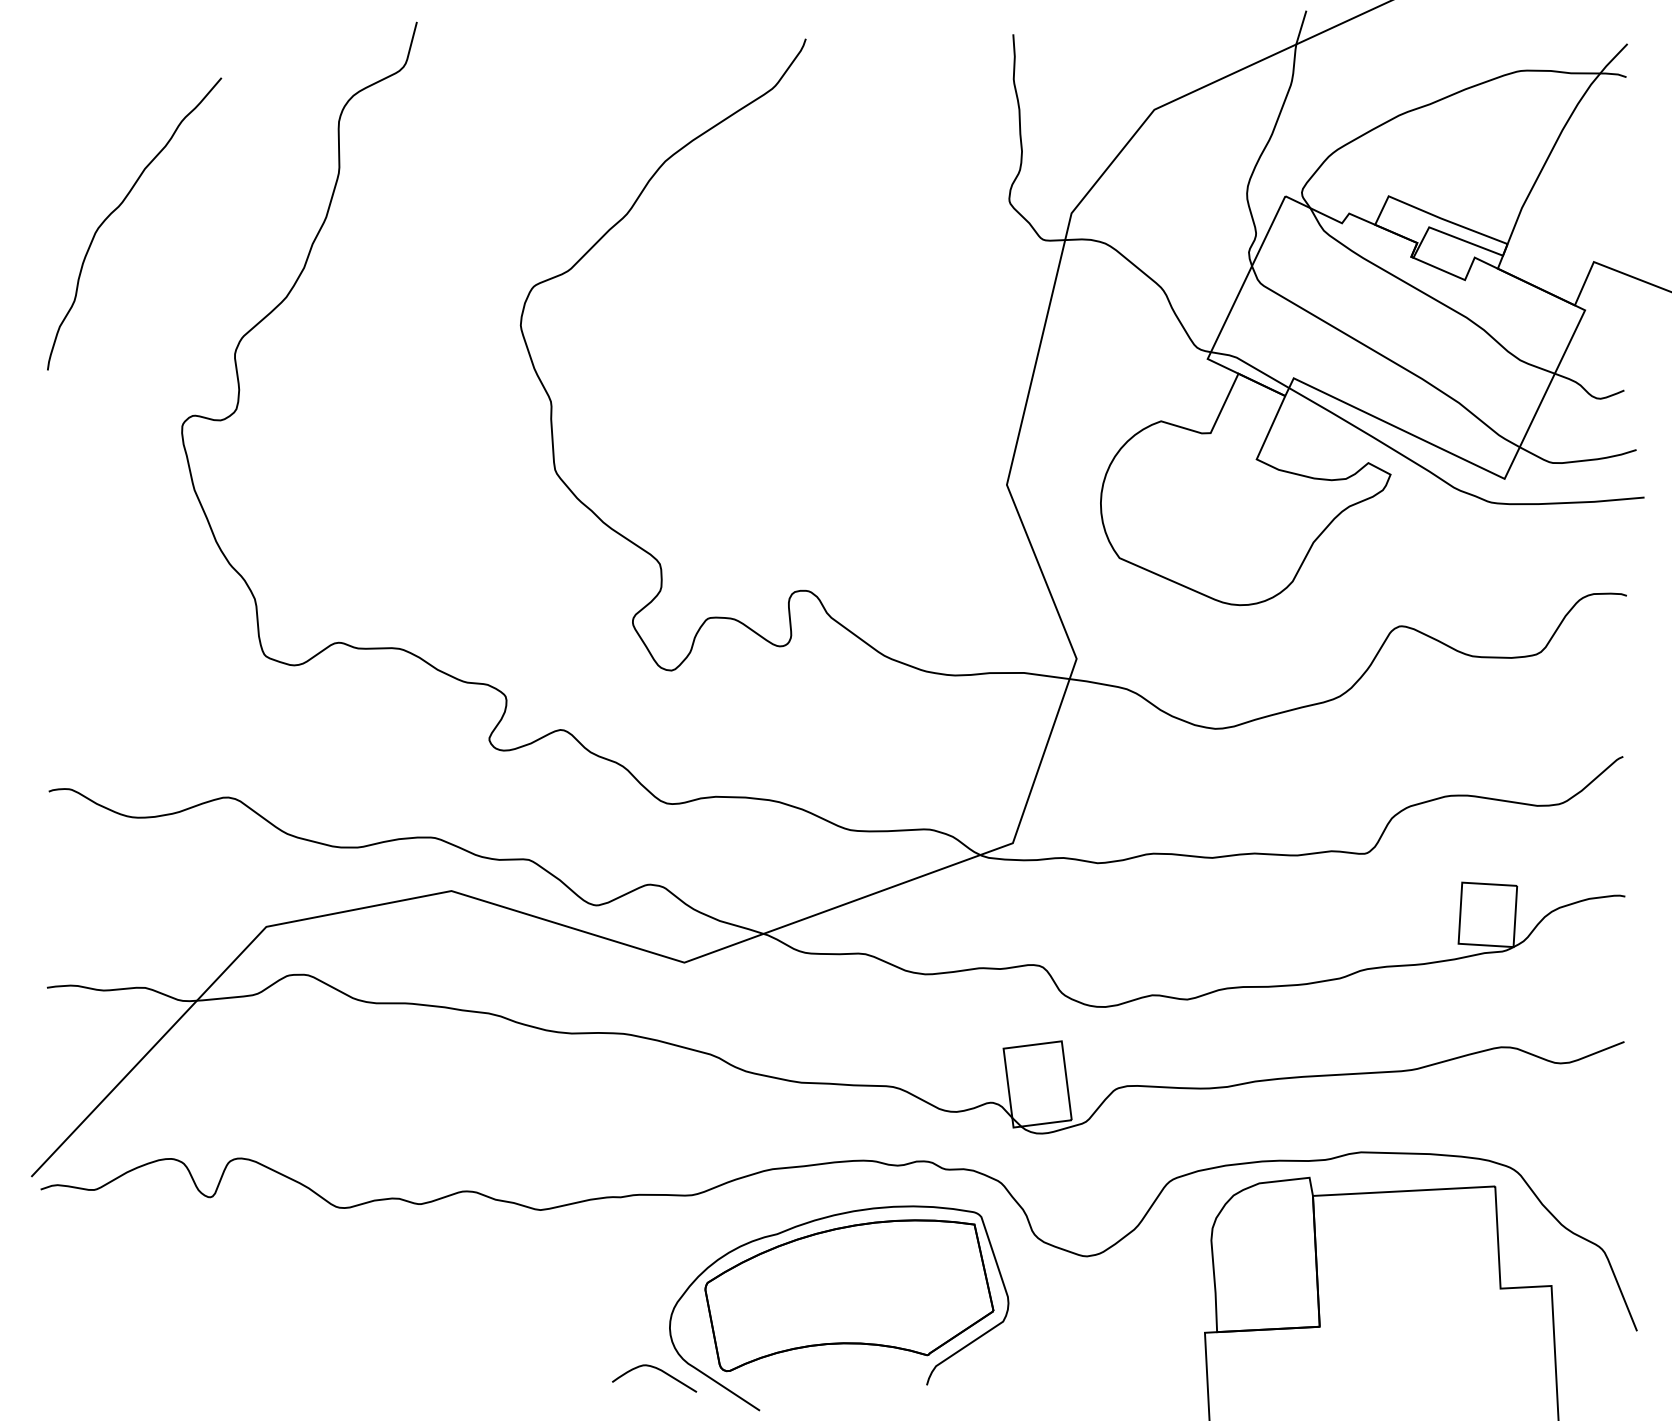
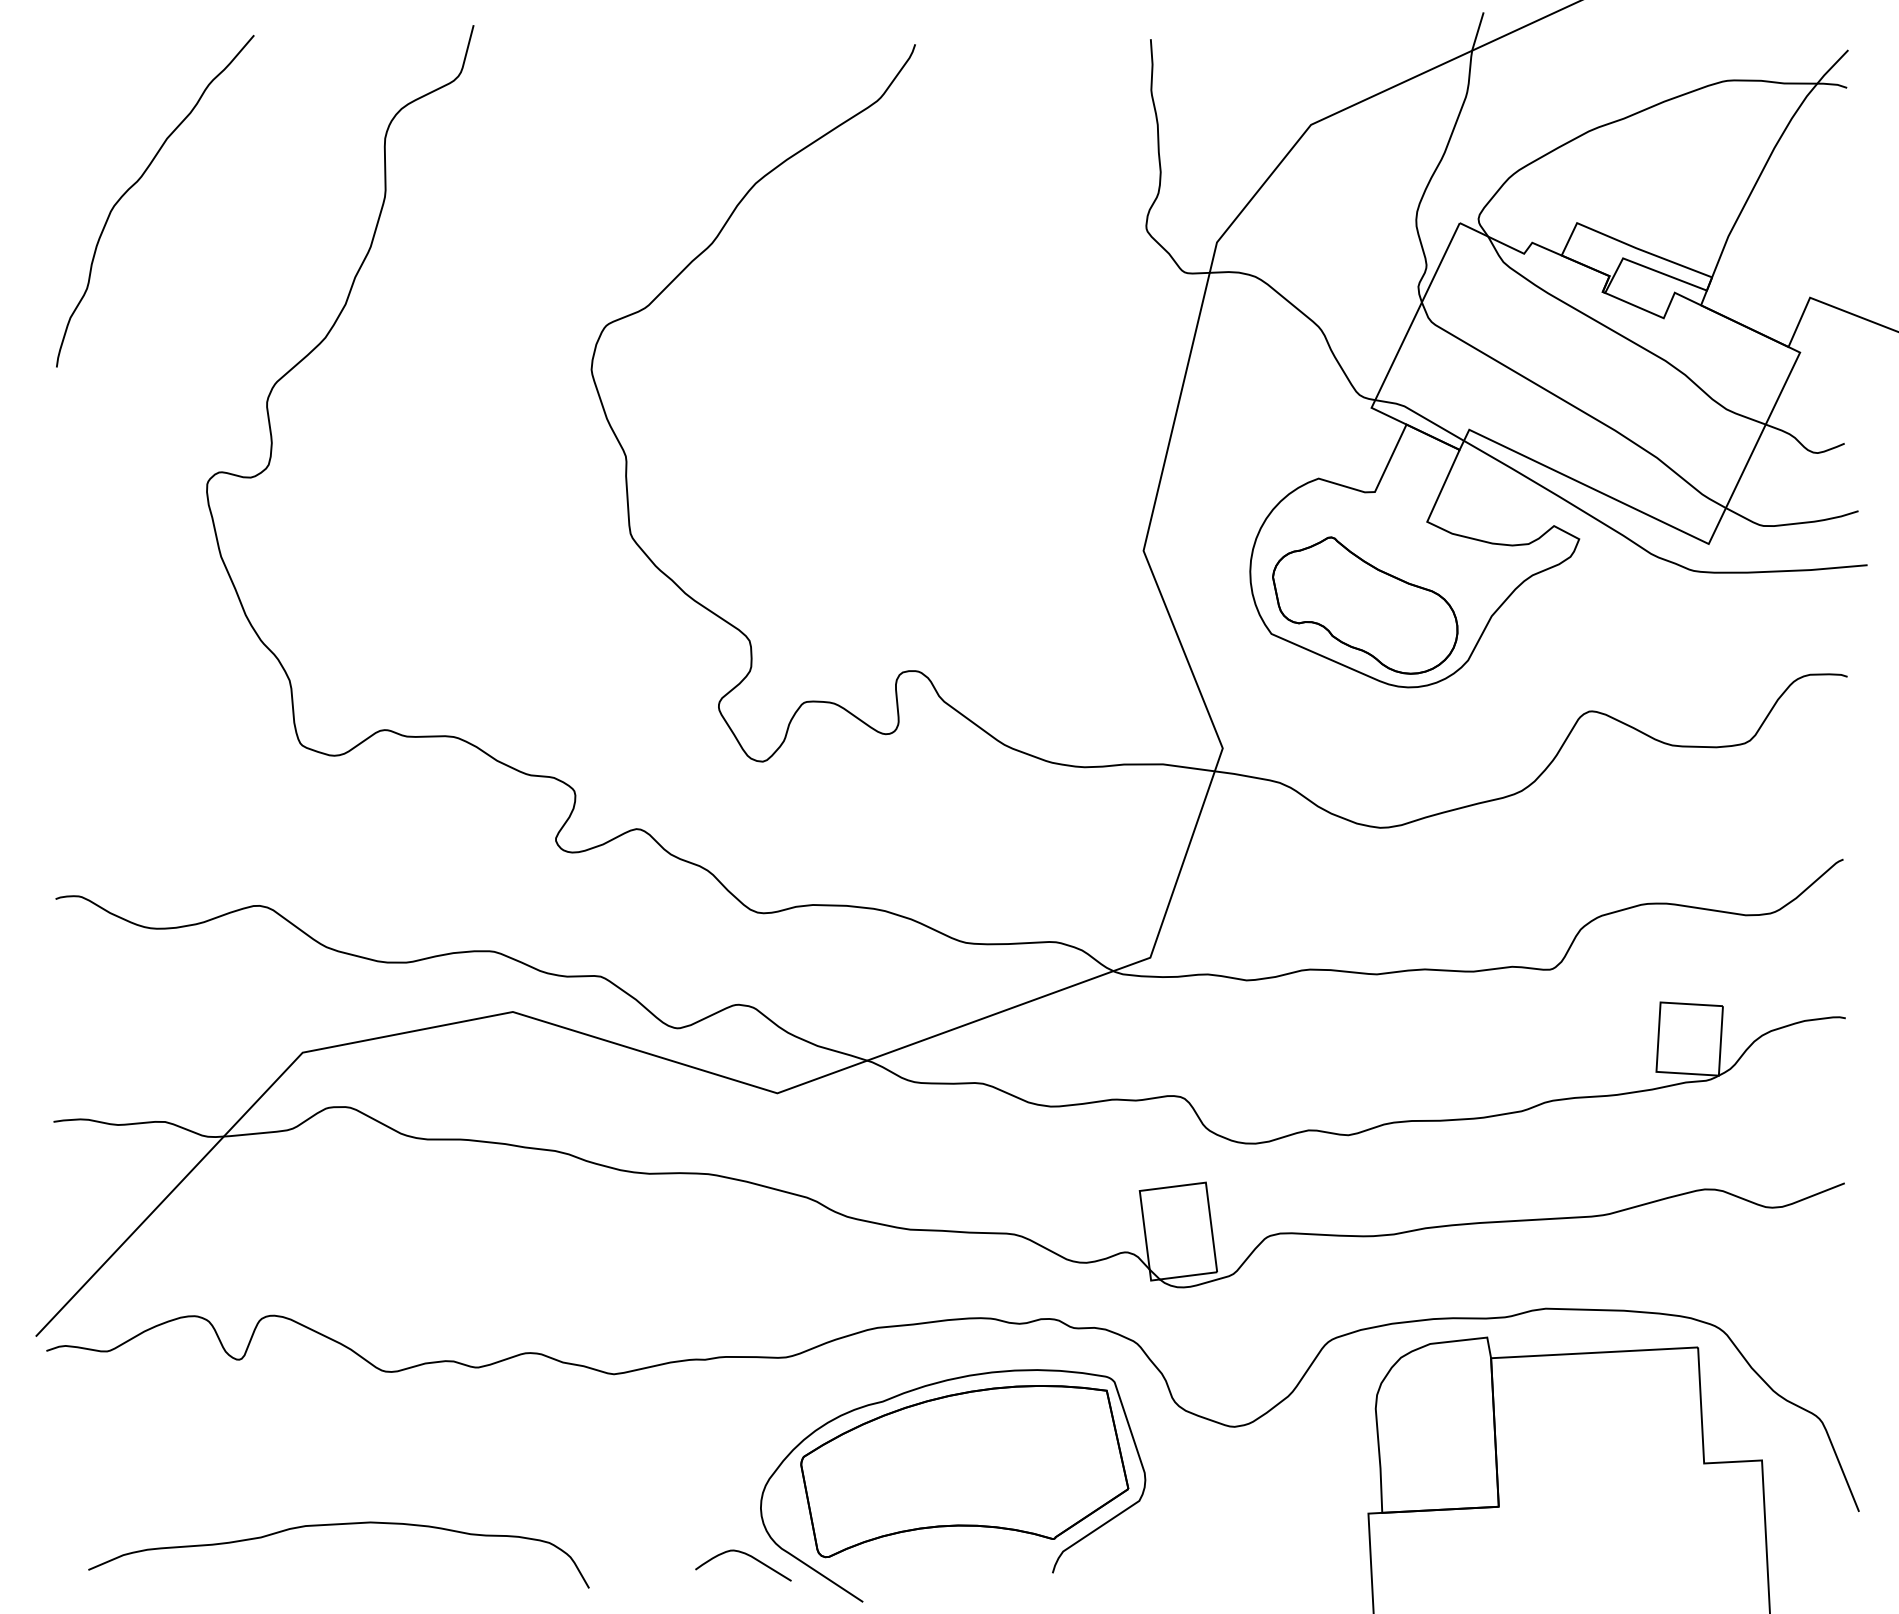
curve: (119, 207) -> (138, 182), moved
part: (1202, 533) -> (1365, 606), added
curve: (297, 1343) -> (338, 1525), added

